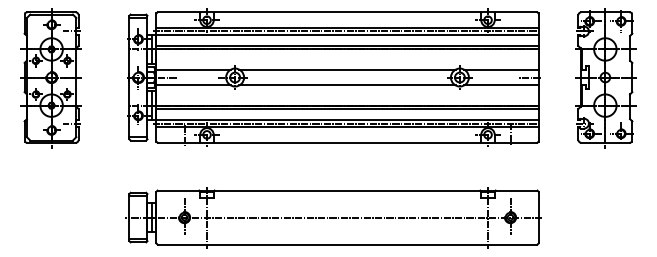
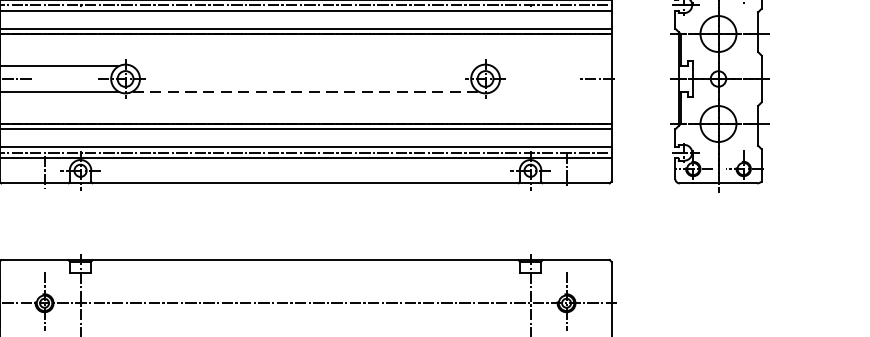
line: (347, 69) -> (305, 66), removed
line: (501, 69) -> (552, 66), removed
line: (348, 85) -> (307, 91), solid -> dashed
line: (501, 85) -> (552, 91), removed

